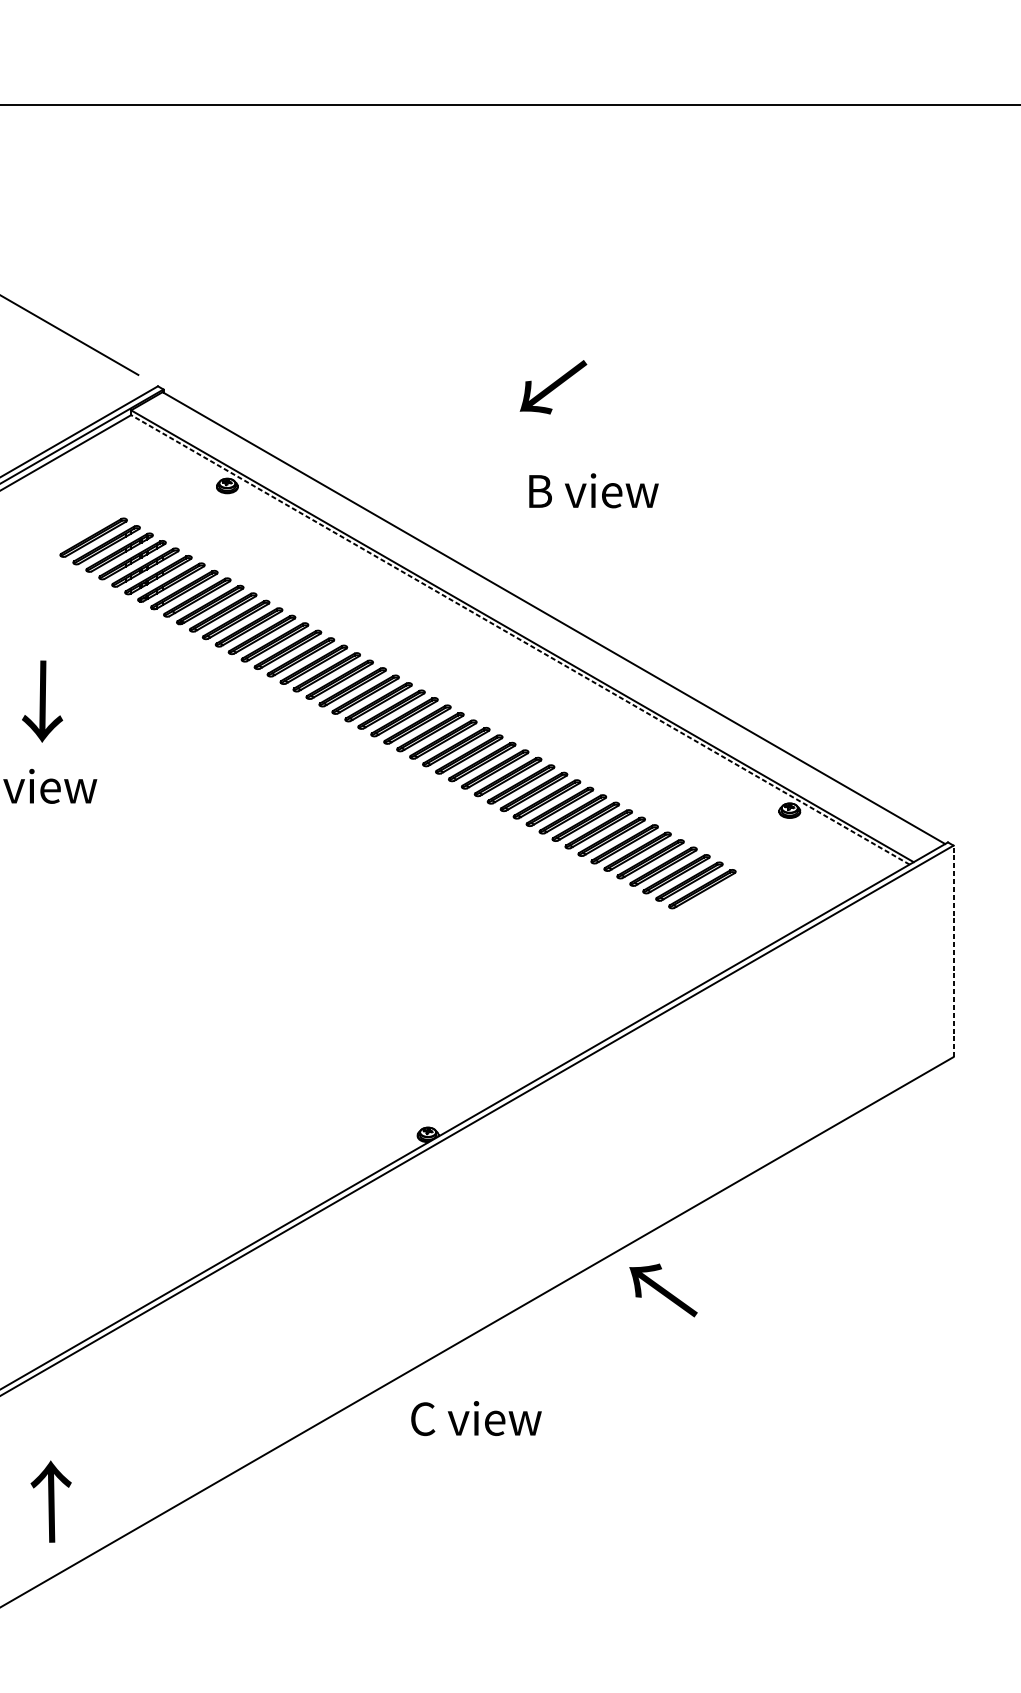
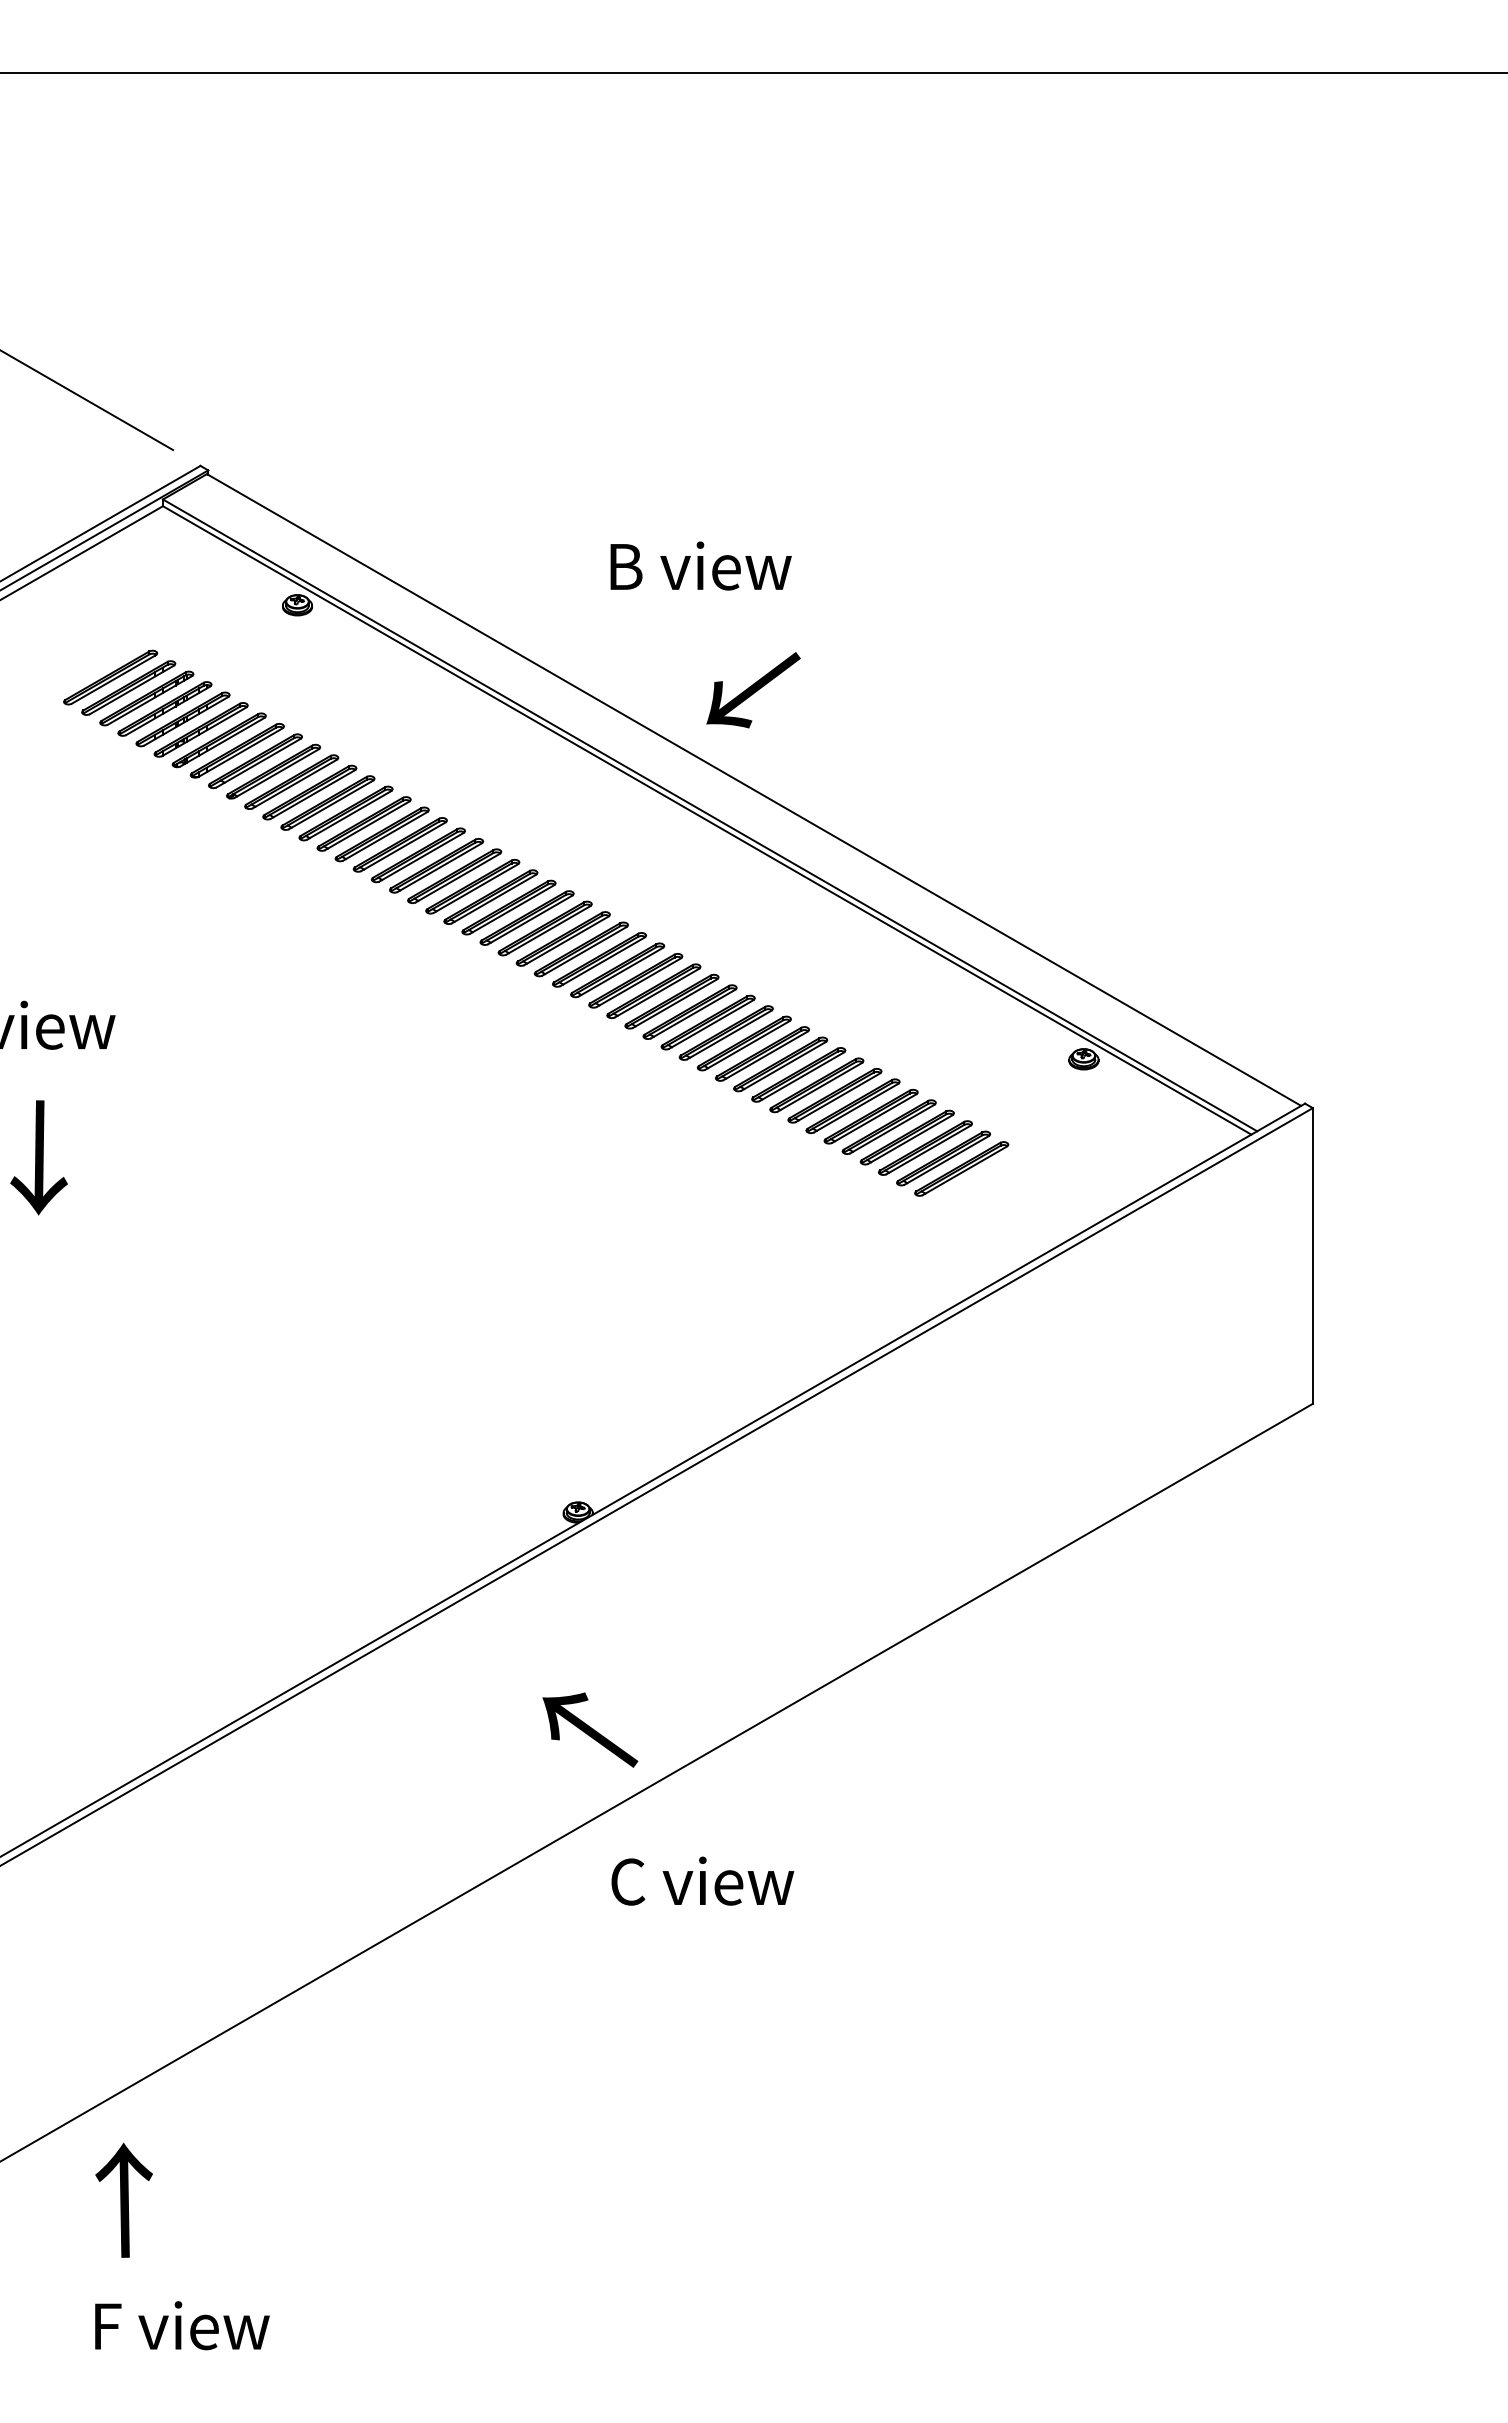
text: (553, 387) -> (753, 690), moved
text: (593, 490) -> (700, 565), moved
line: (519, 639) -> (706, 820), dashed -> solid
text: (42, 701) -> (38, 1157), moved
line: (953, 951) -> (1312, 1255), dashed -> solid
text: (663, 1290) -> (590, 1729), moved
text: (476, 1418) -> (702, 1880), moved
text: (50, 1501) -> (123, 2199), moved

